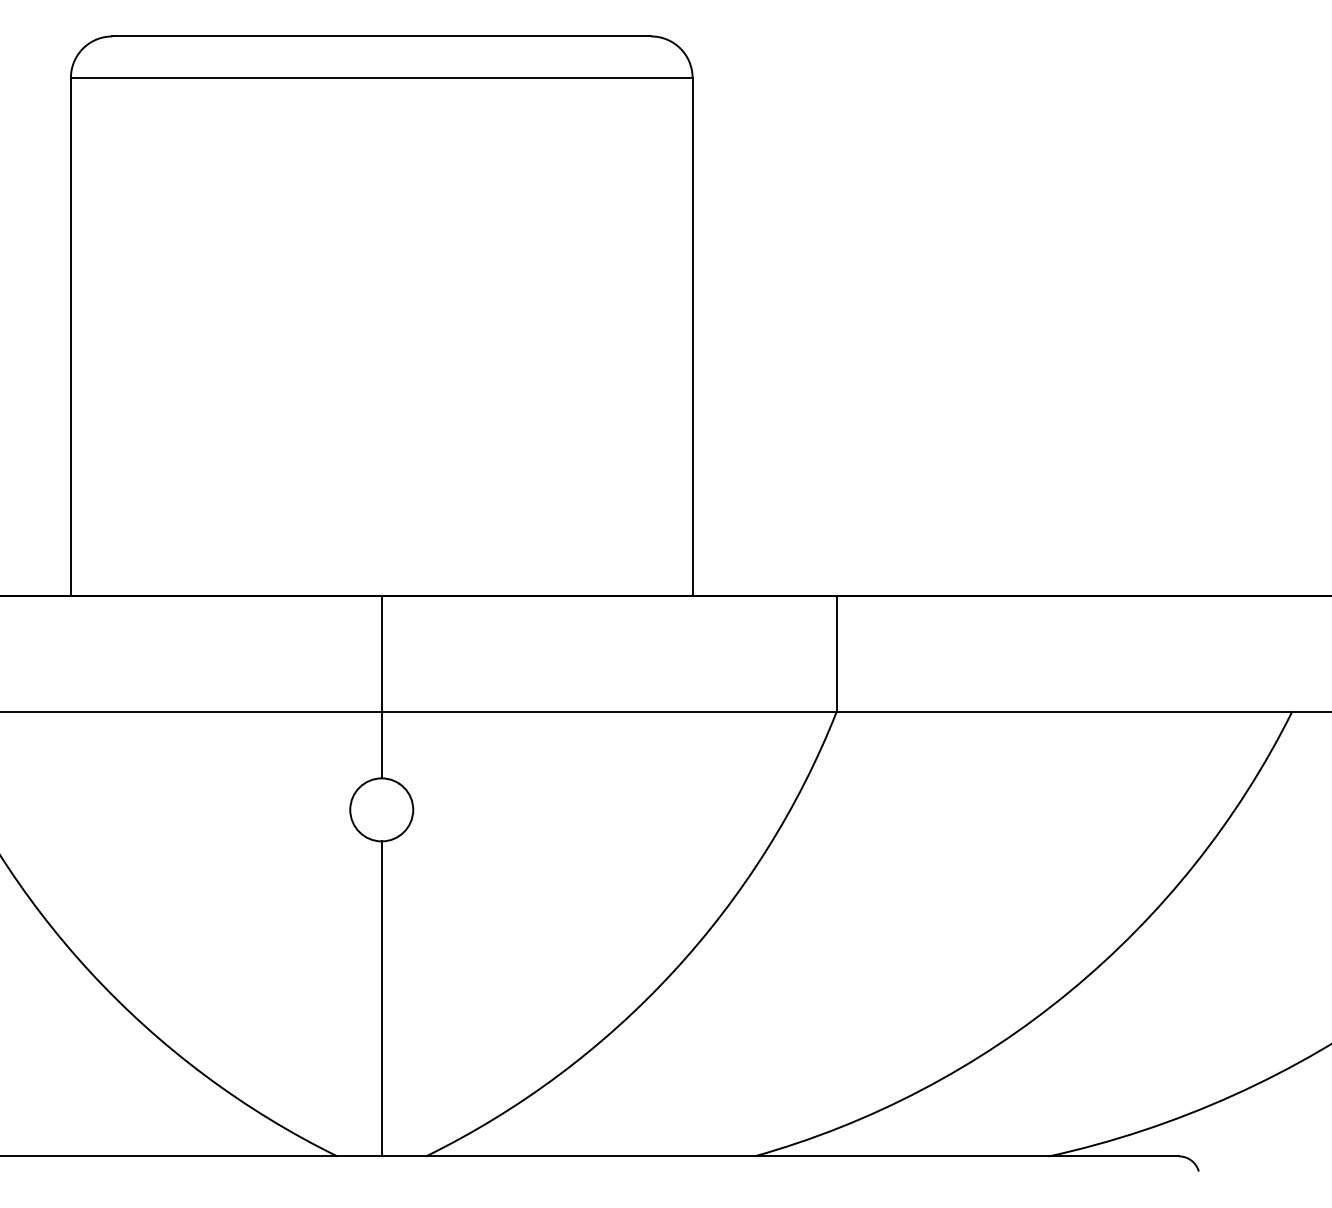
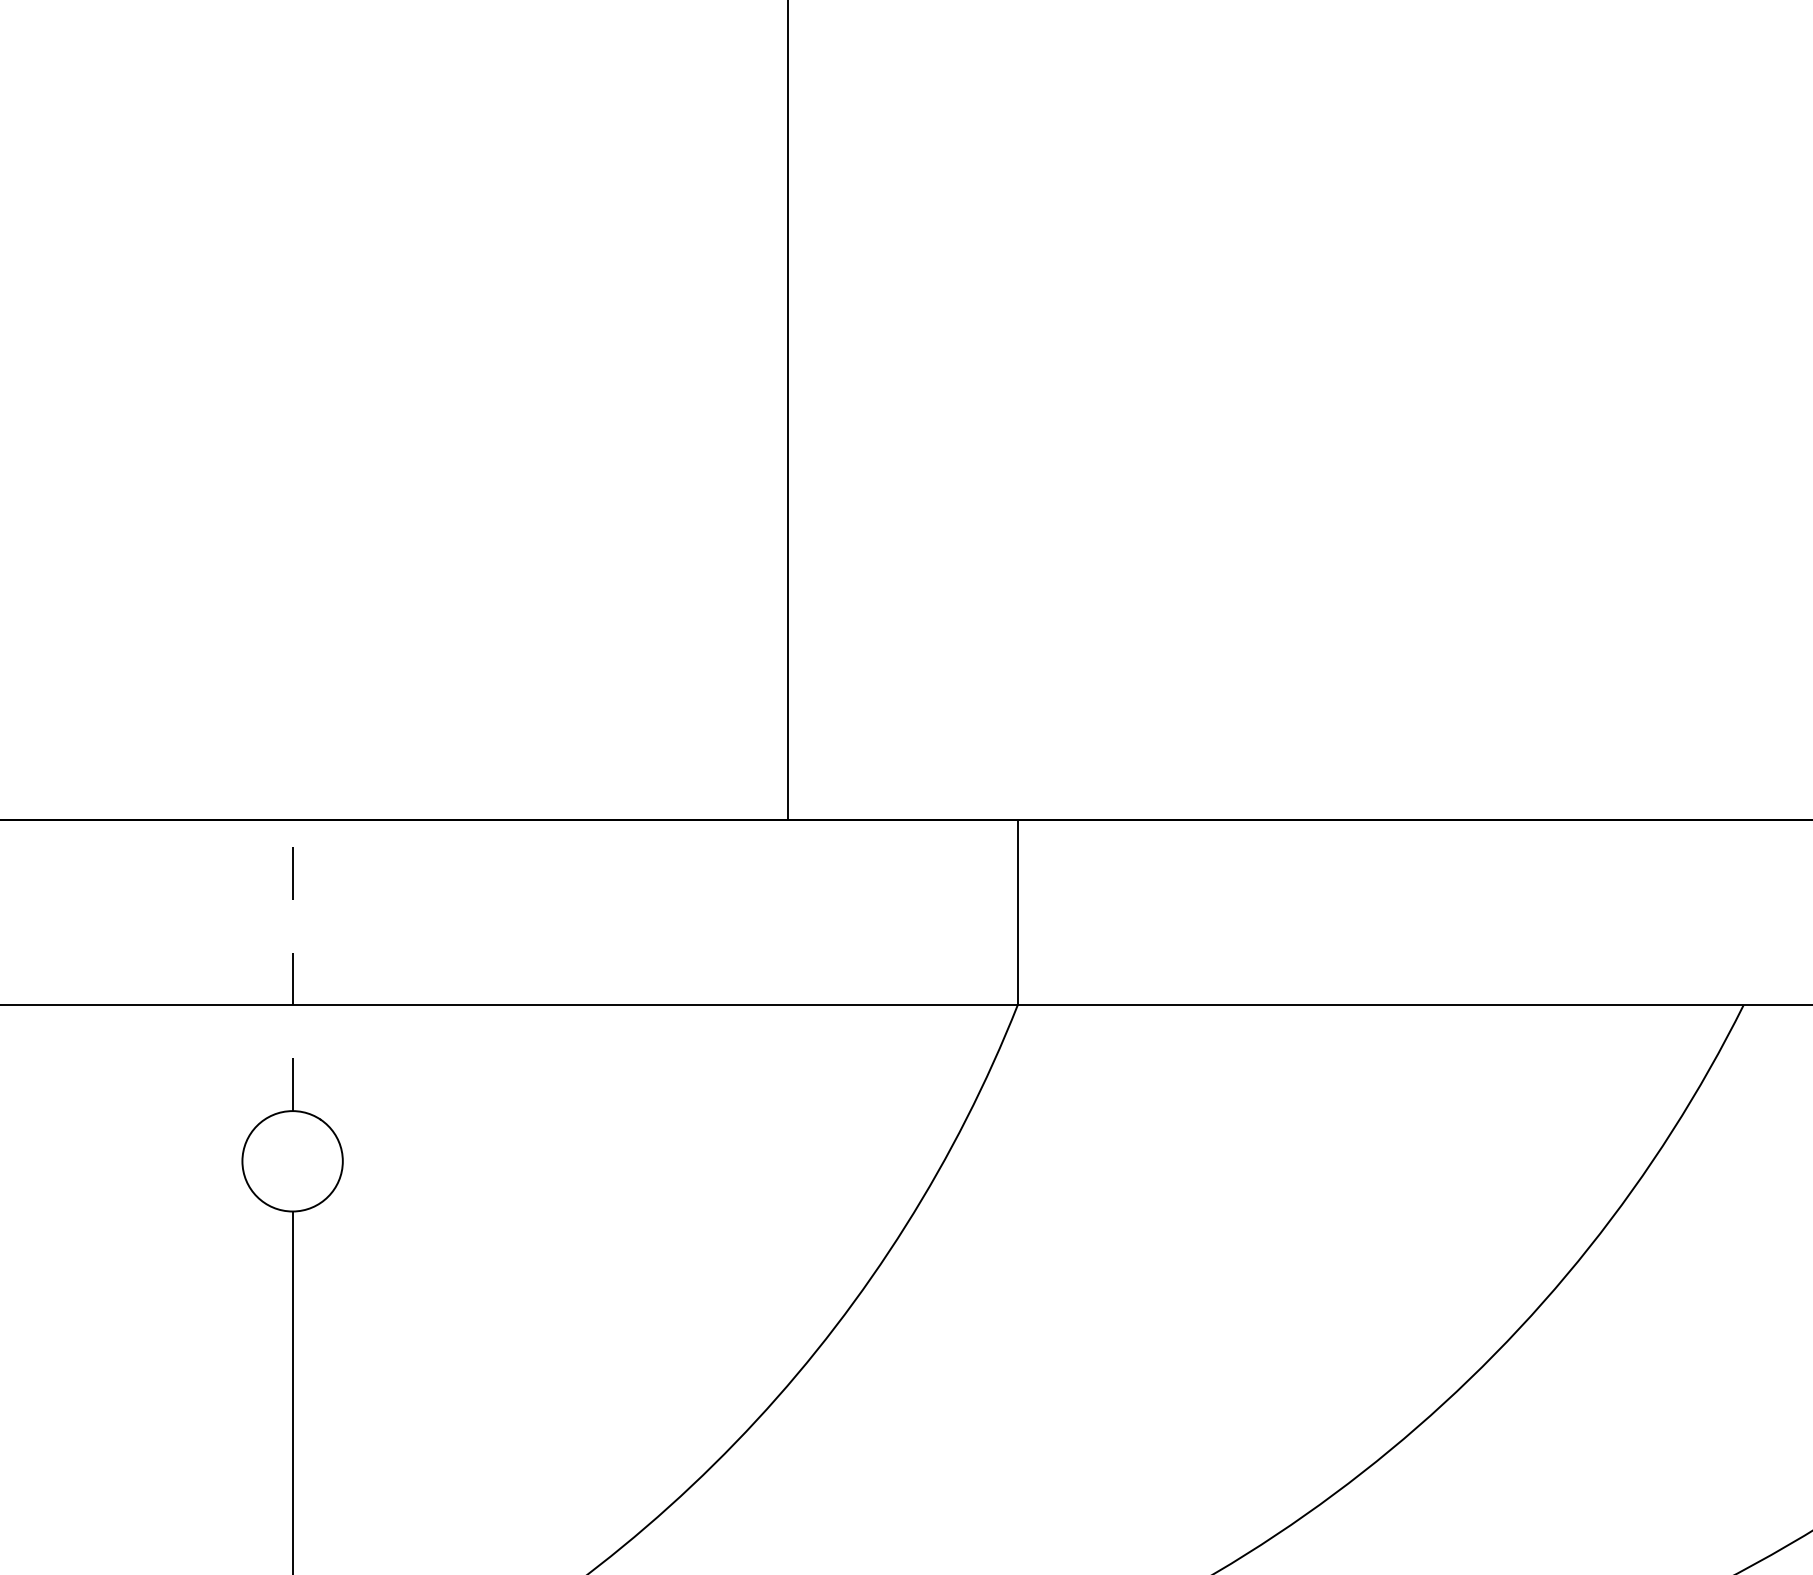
line: (381, 686) -> (292, 964), solid -> dashed

